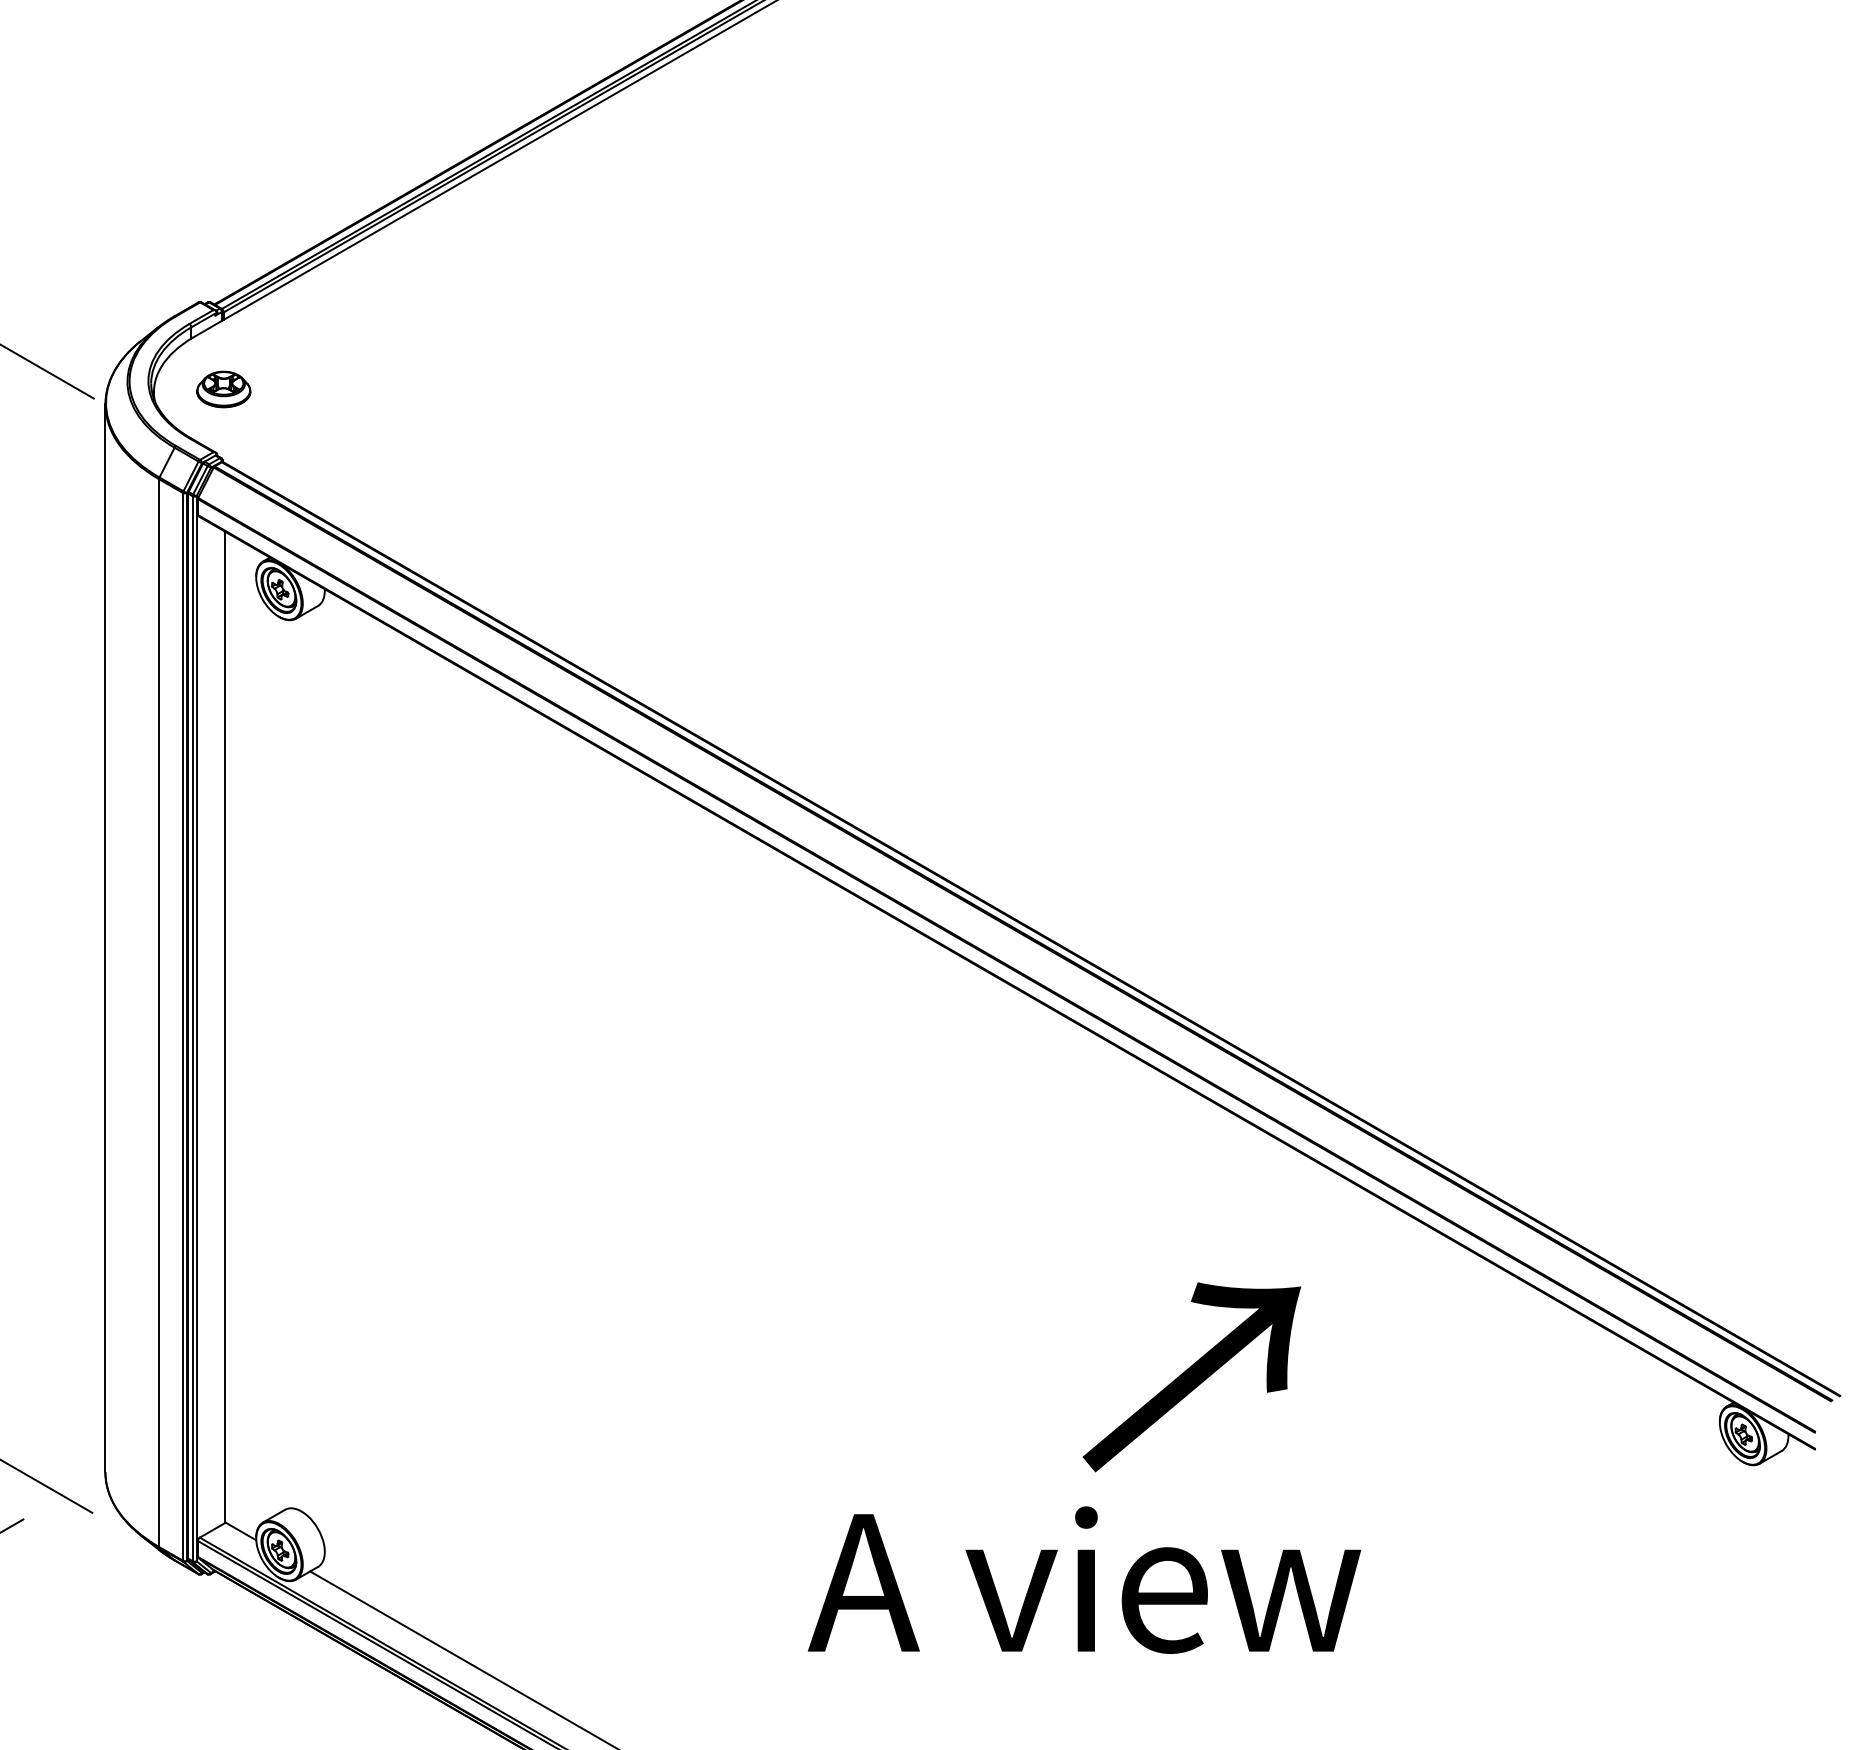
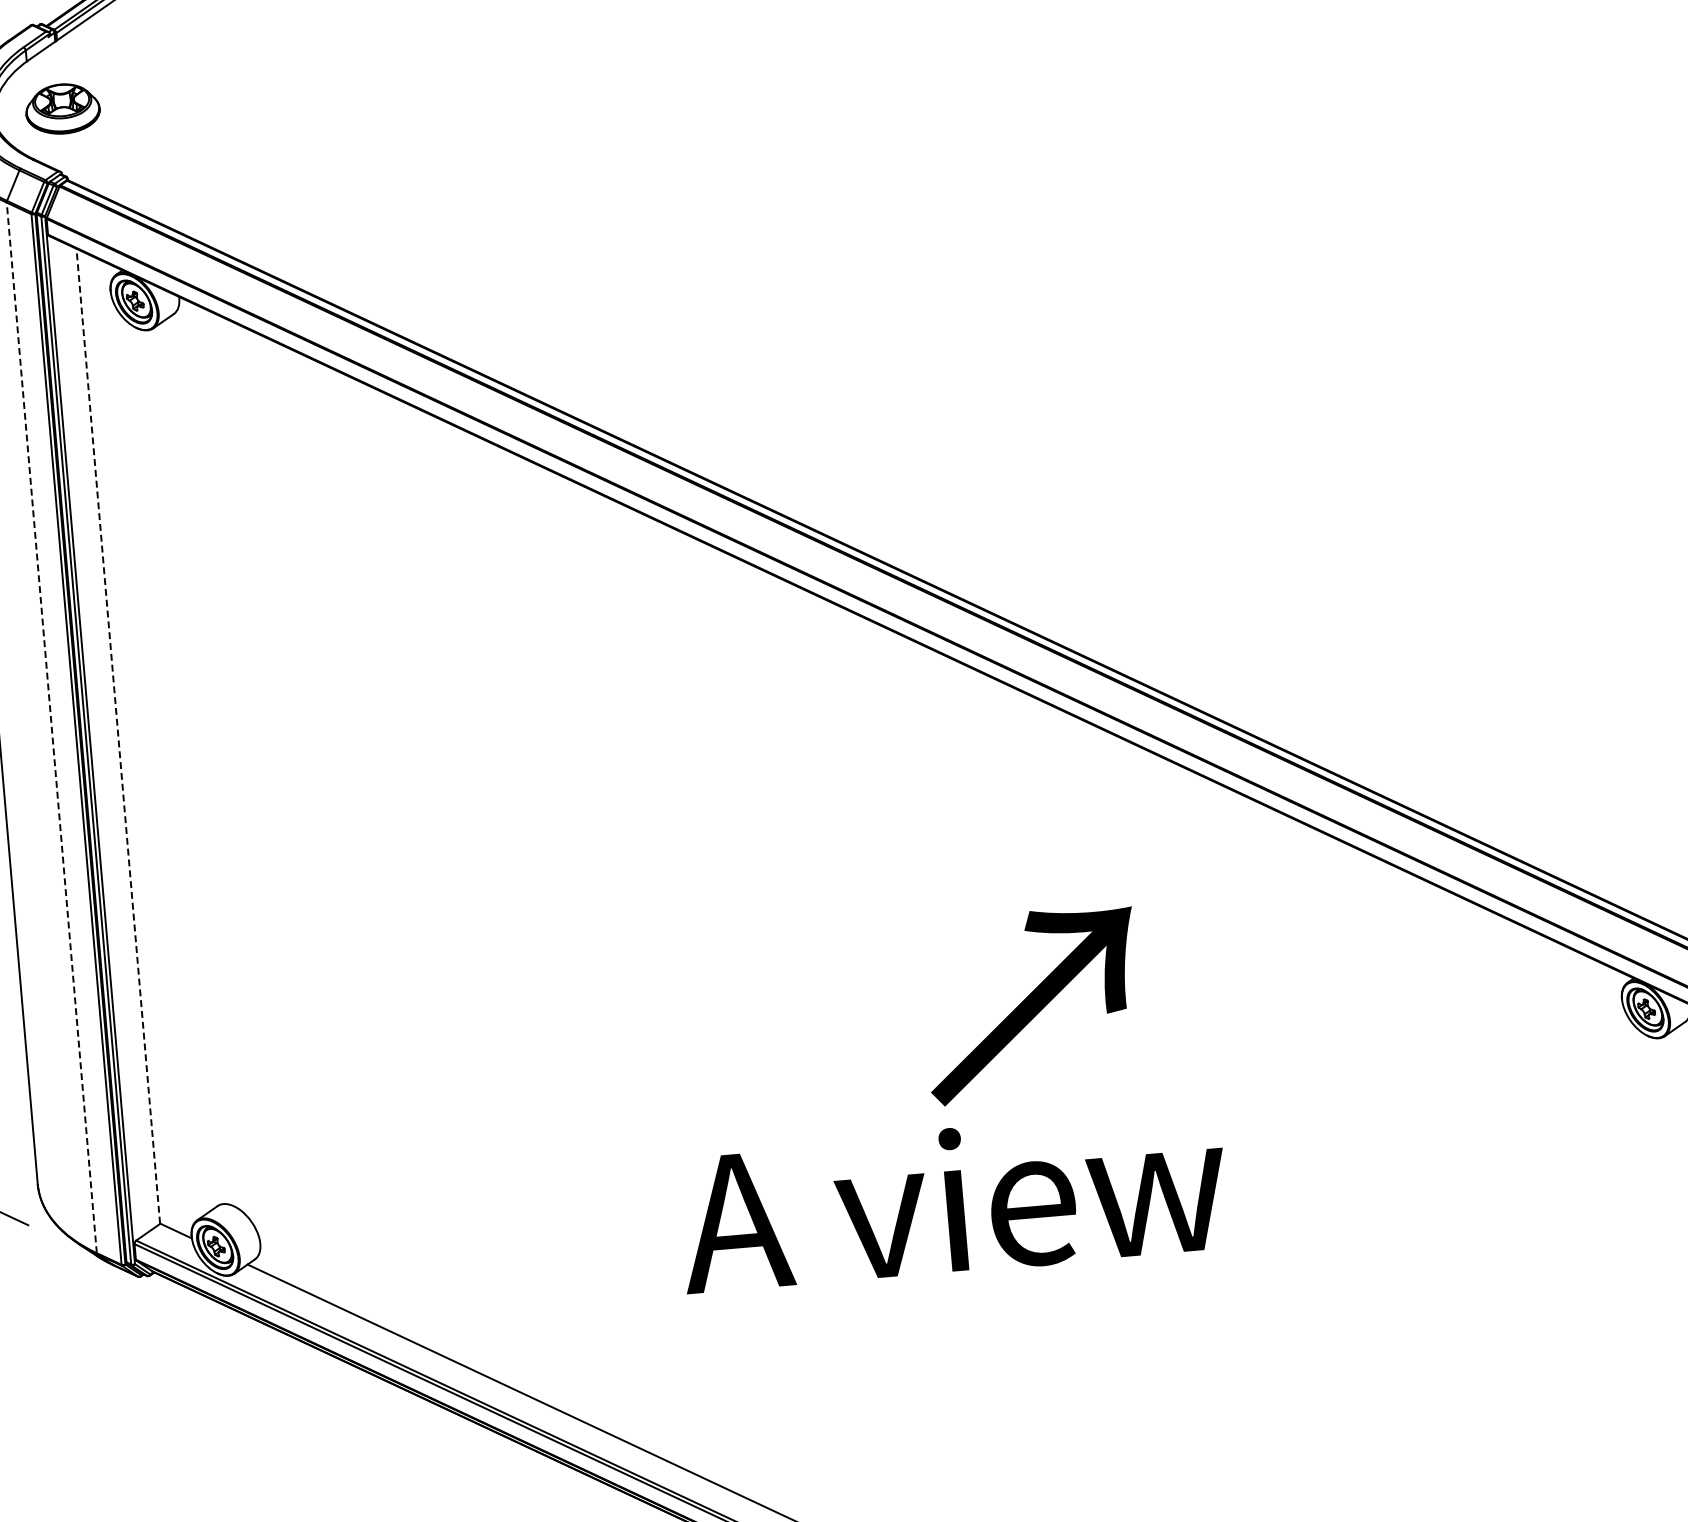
part: (223, 389) -> (62, 108), size x1.4
line: (159, 1013) -> (52, 728), solid -> dashed
line: (225, 1026) -> (118, 735), solid -> dashed
text: (1191, 1377) -> (1031, 1005), moved
text: (1084, 1579) -> (953, 1200), moved

